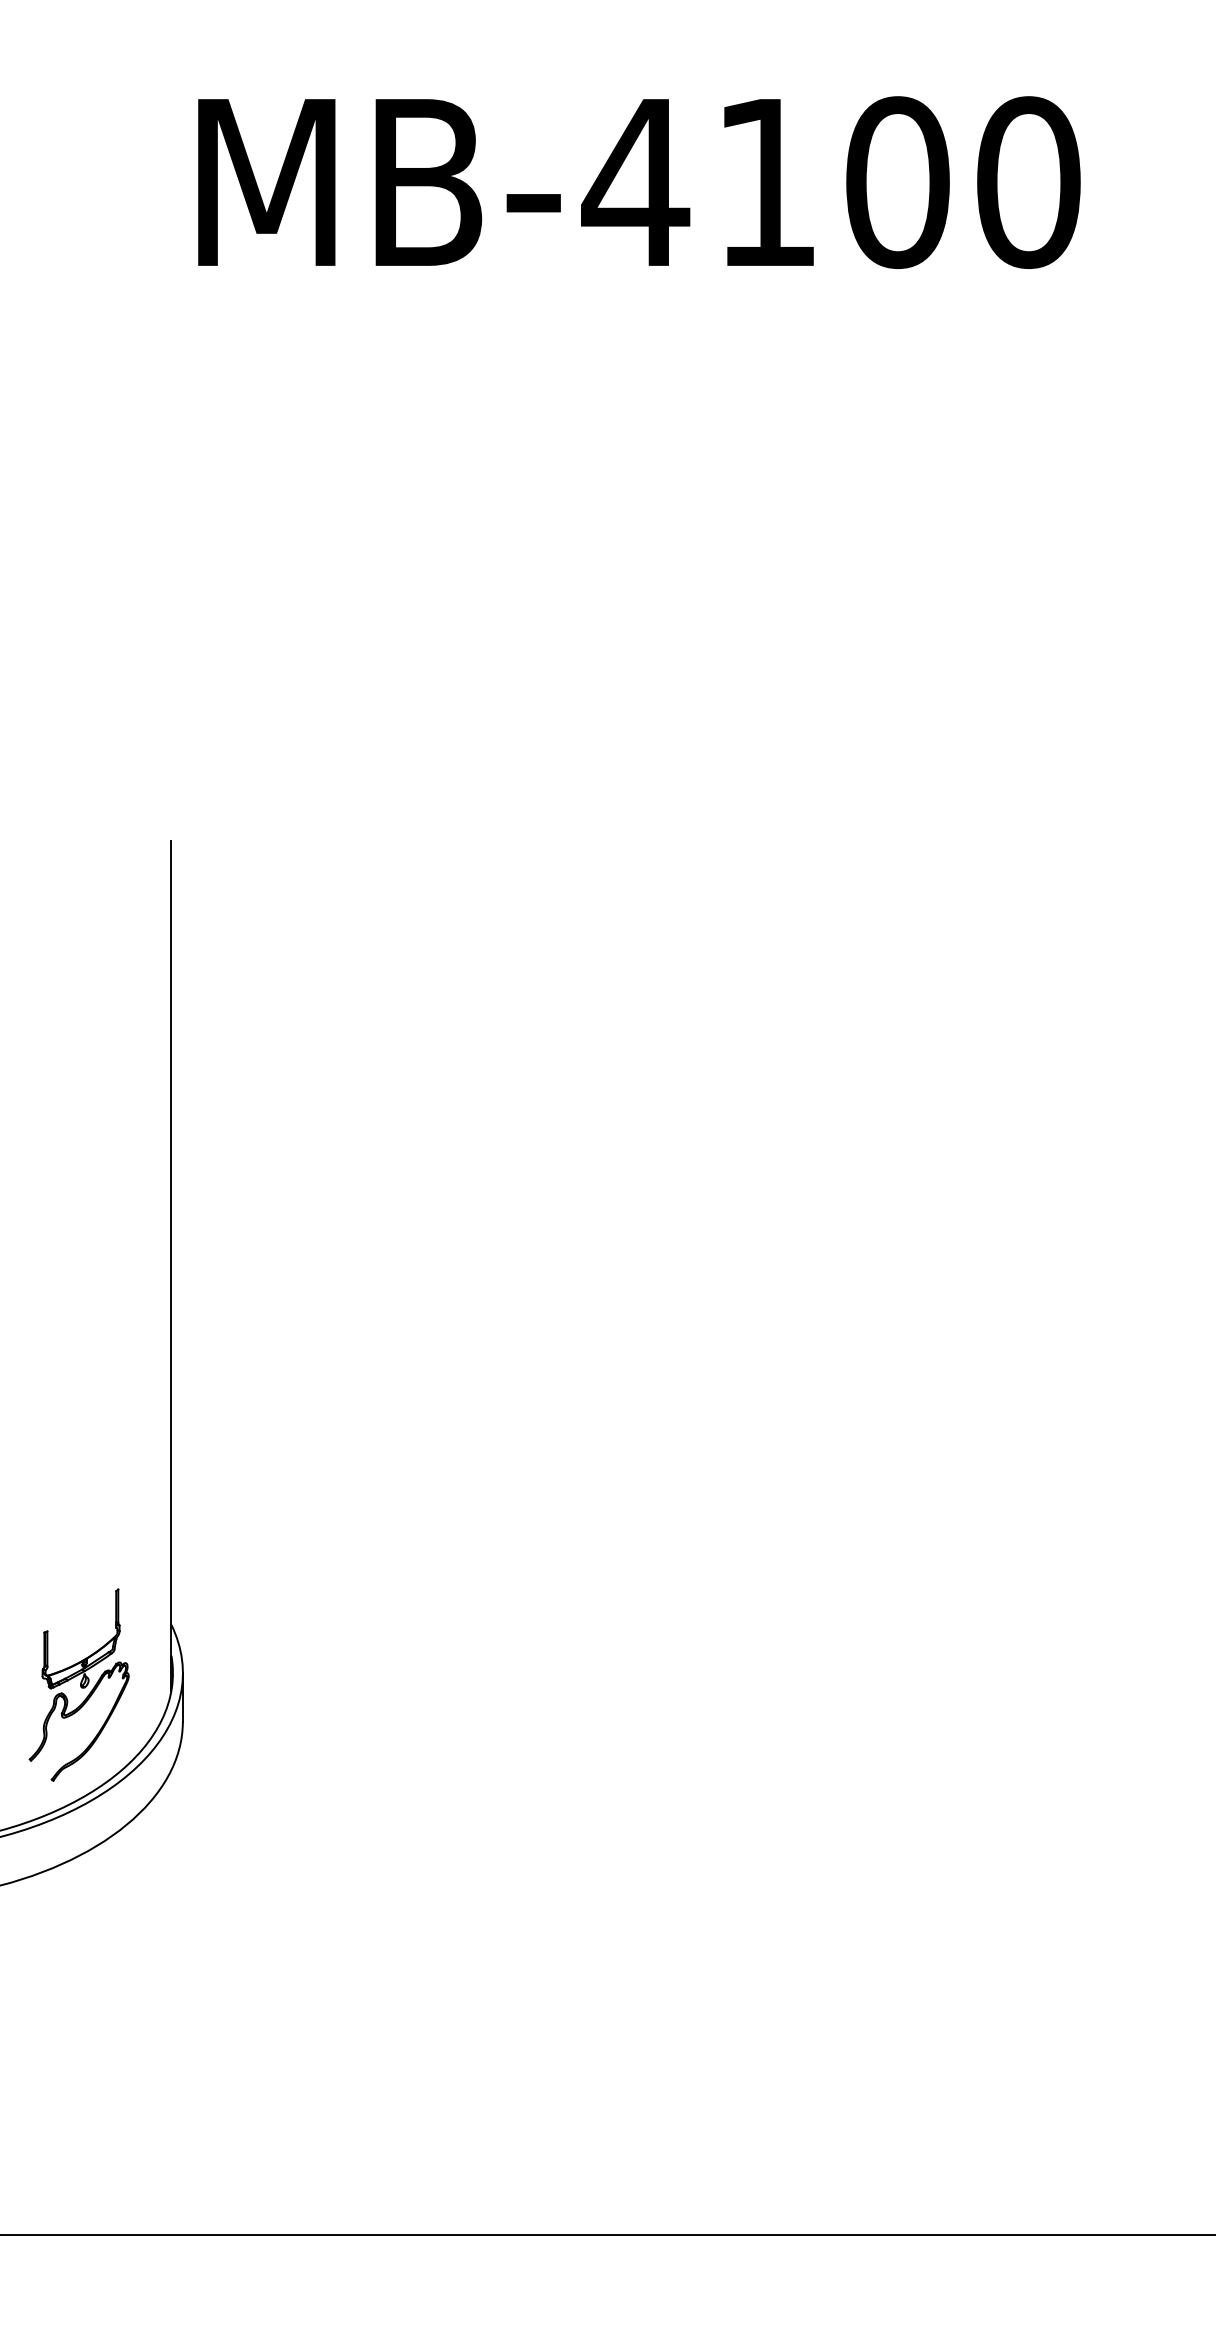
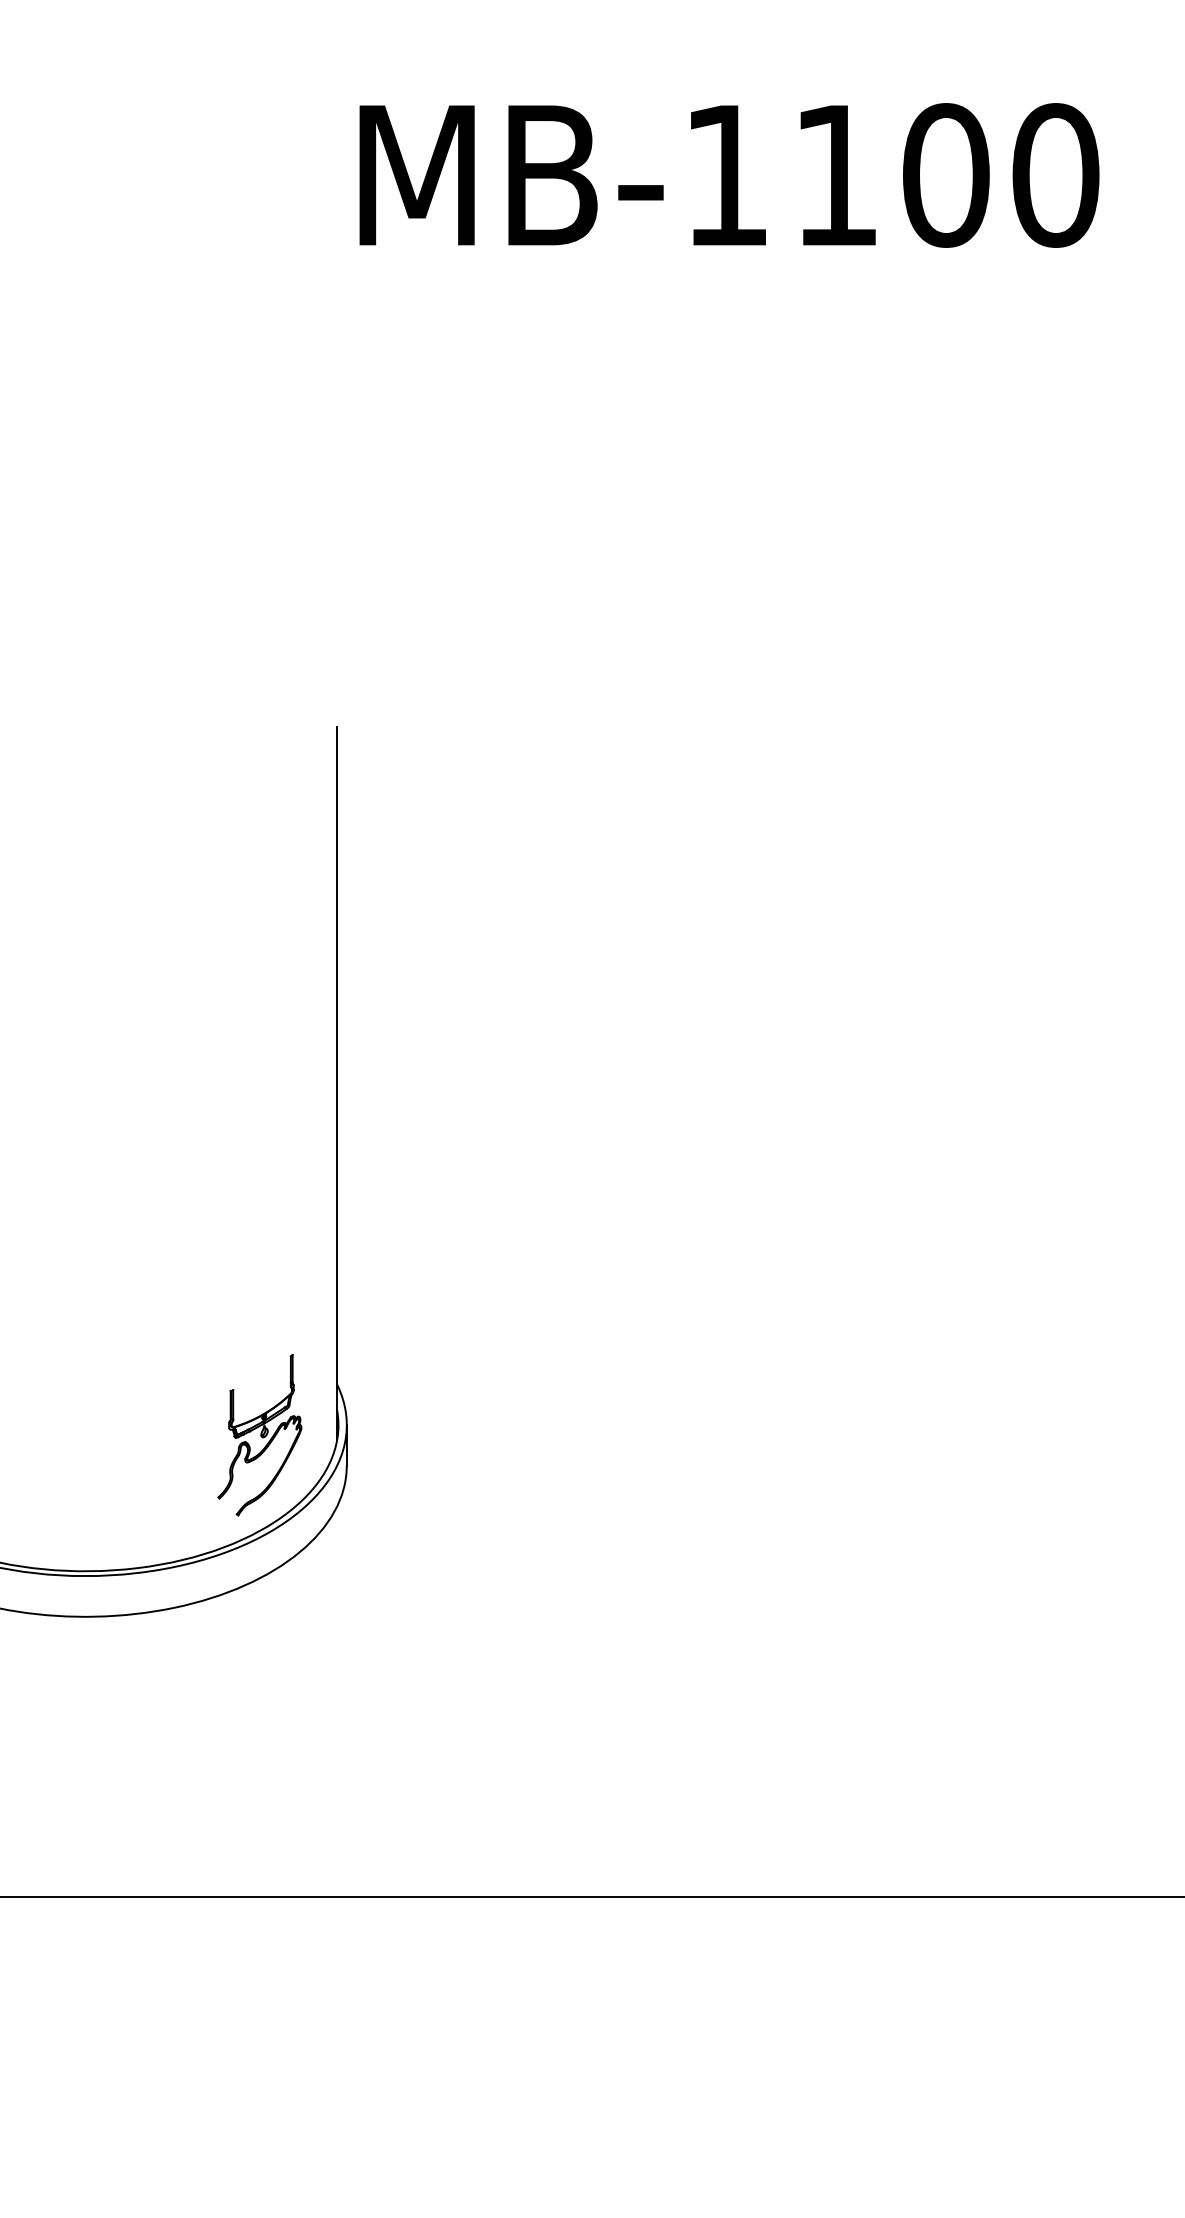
text: (635, 182) -> (726, 175), MB-4100 -> MB-1100

